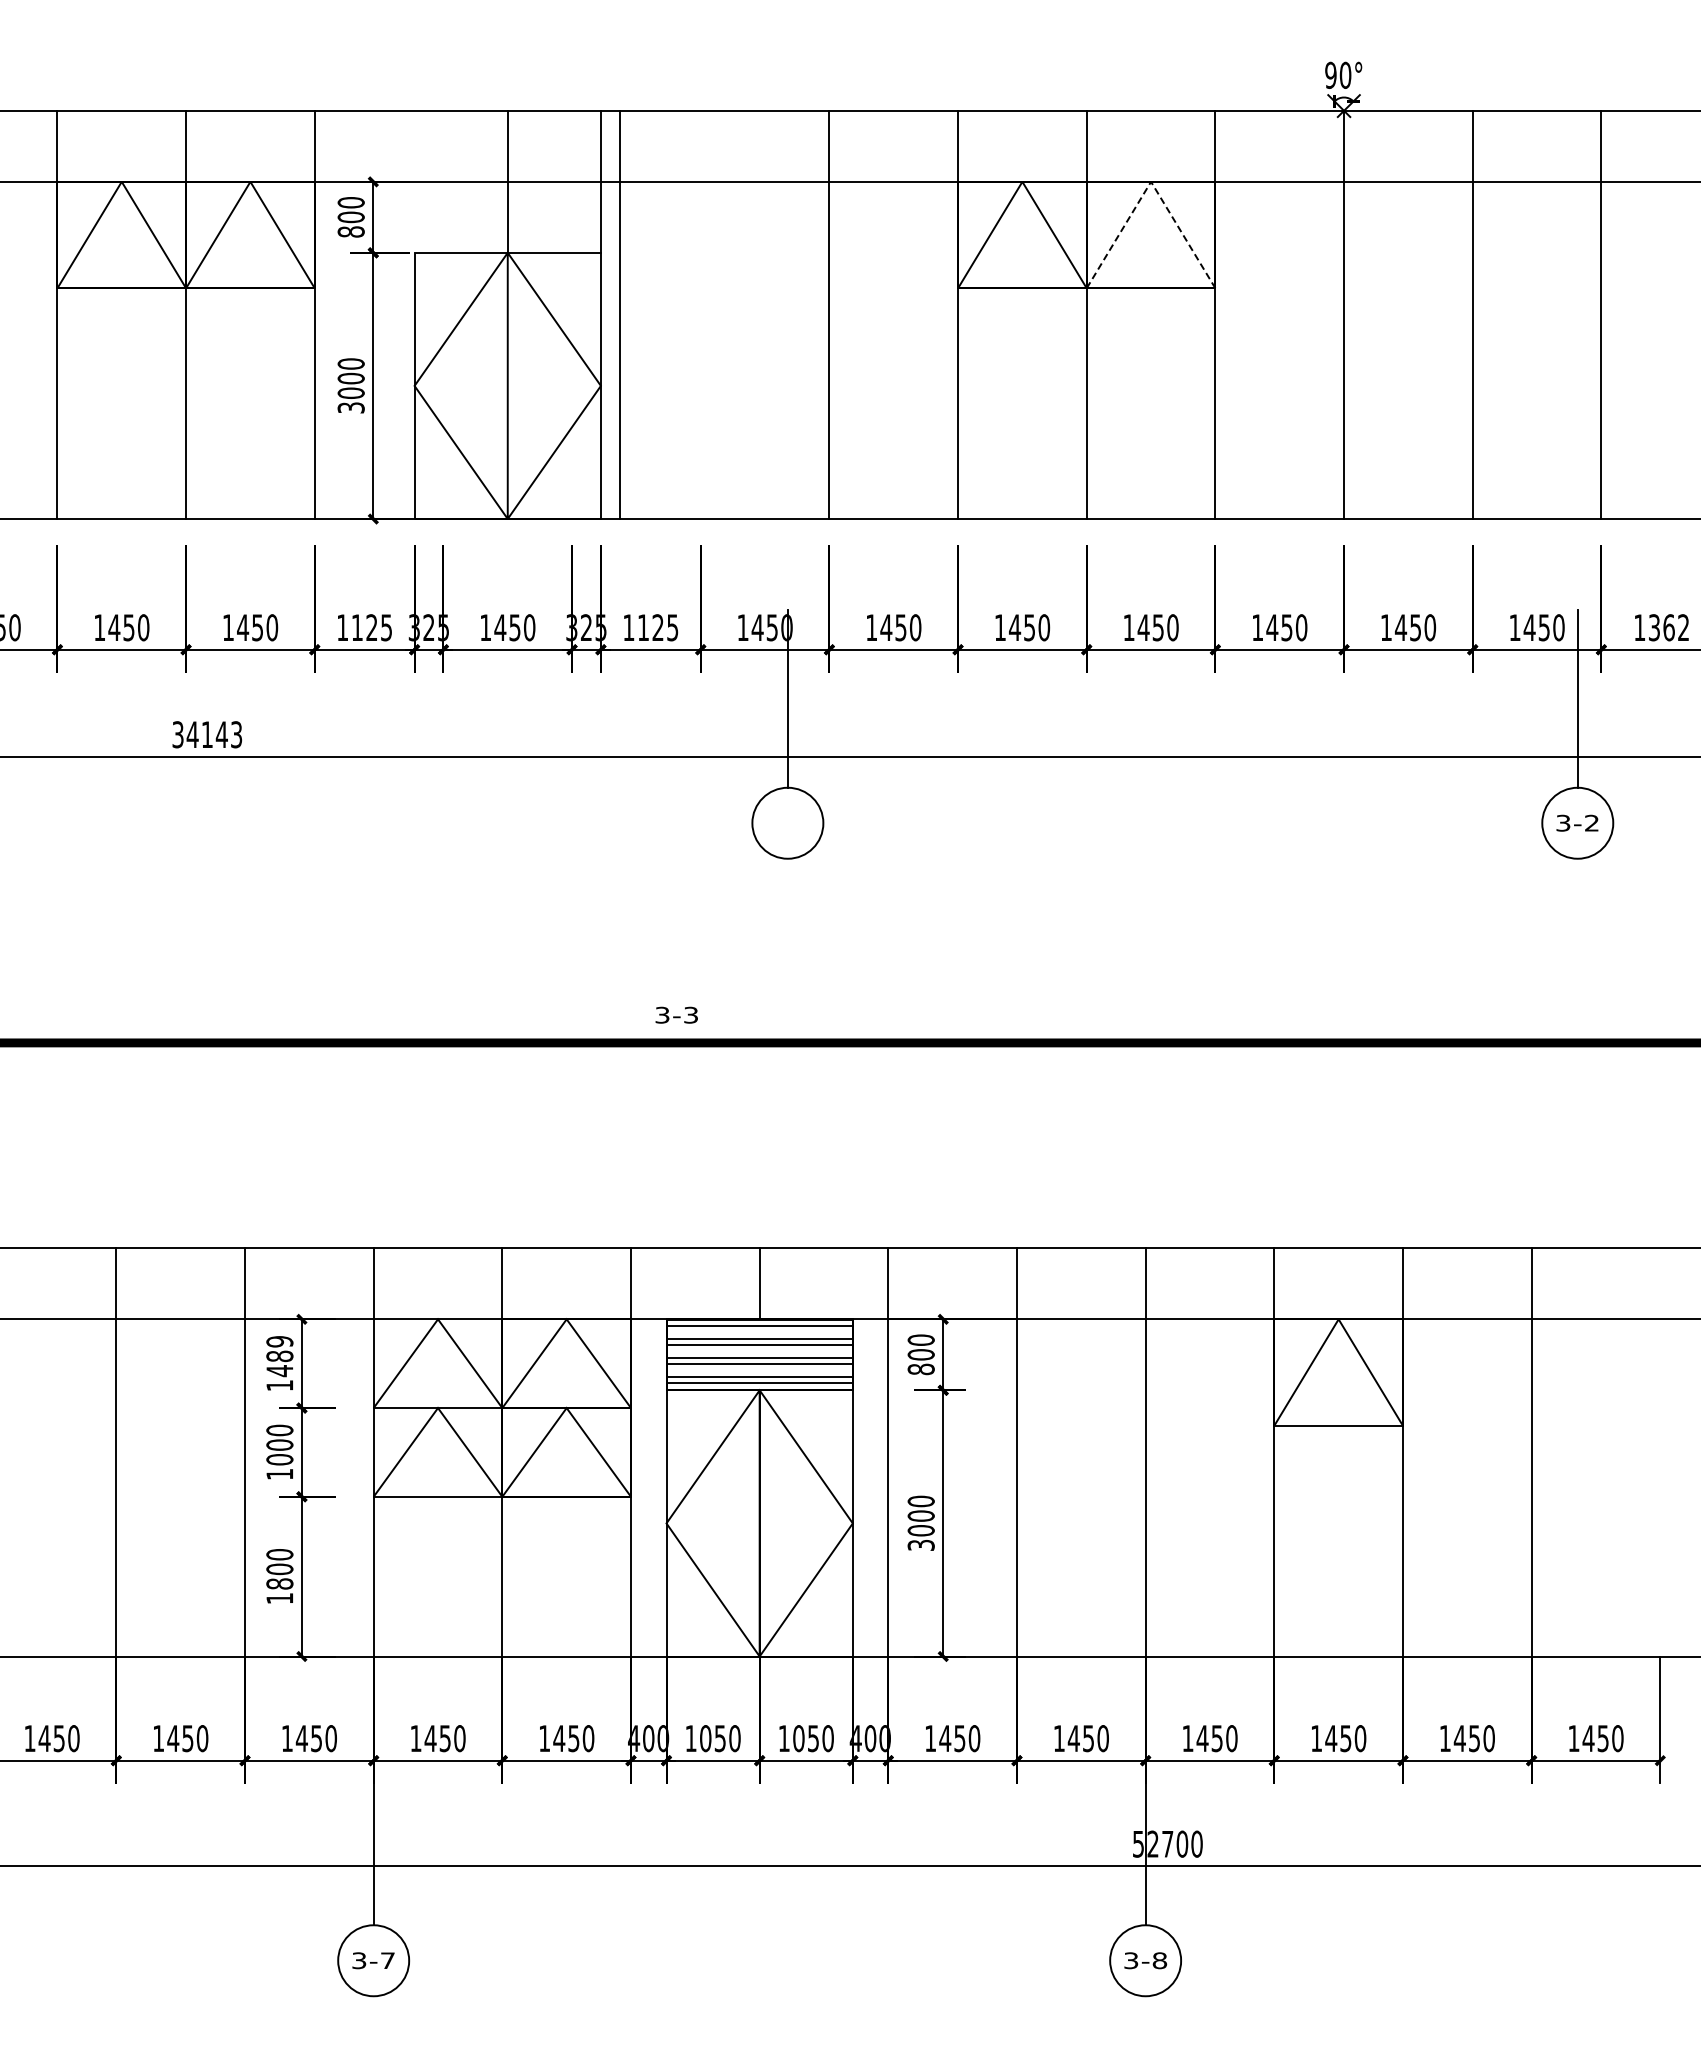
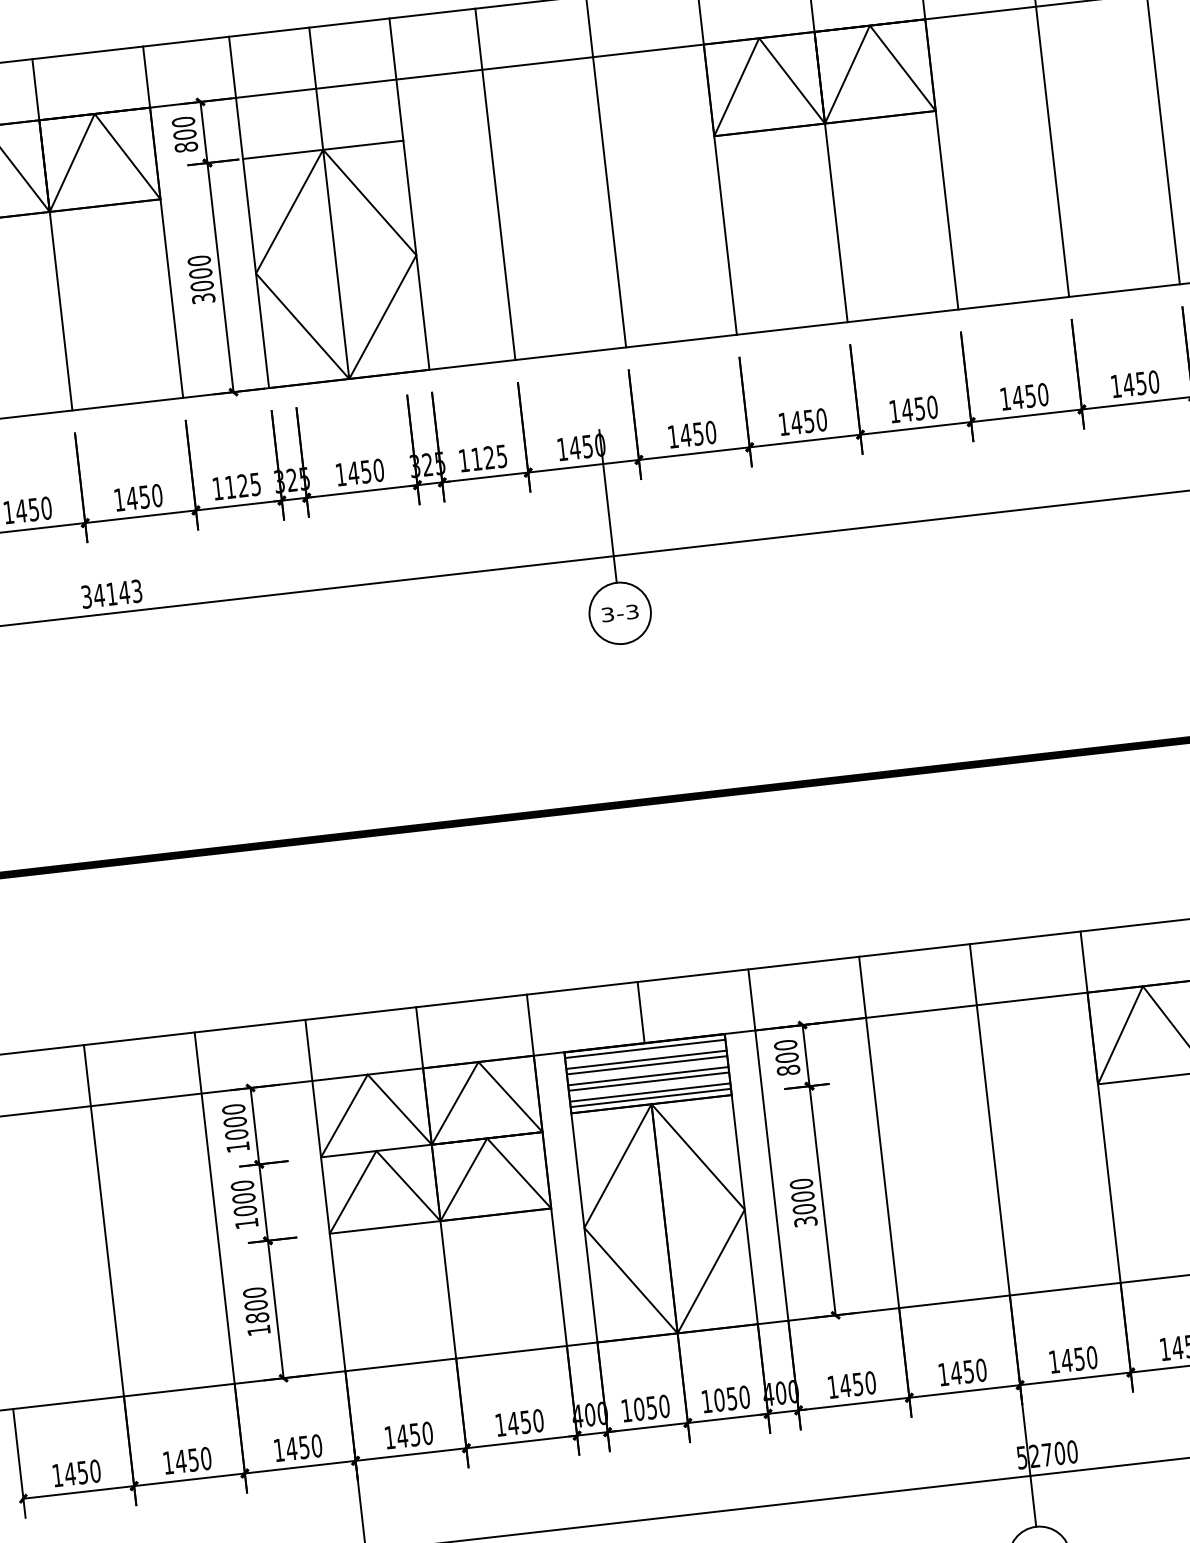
line: (414, 181) -> (235, 97), added
line: (1151, 181) -> (870, 25), dashed -> solid
line: (619, 314) -> (495, 184), moved
text: (676, 1014) -> (619, 612), moved
text: (279, 1356) -> (234, 1122), 1489 -> 1000

